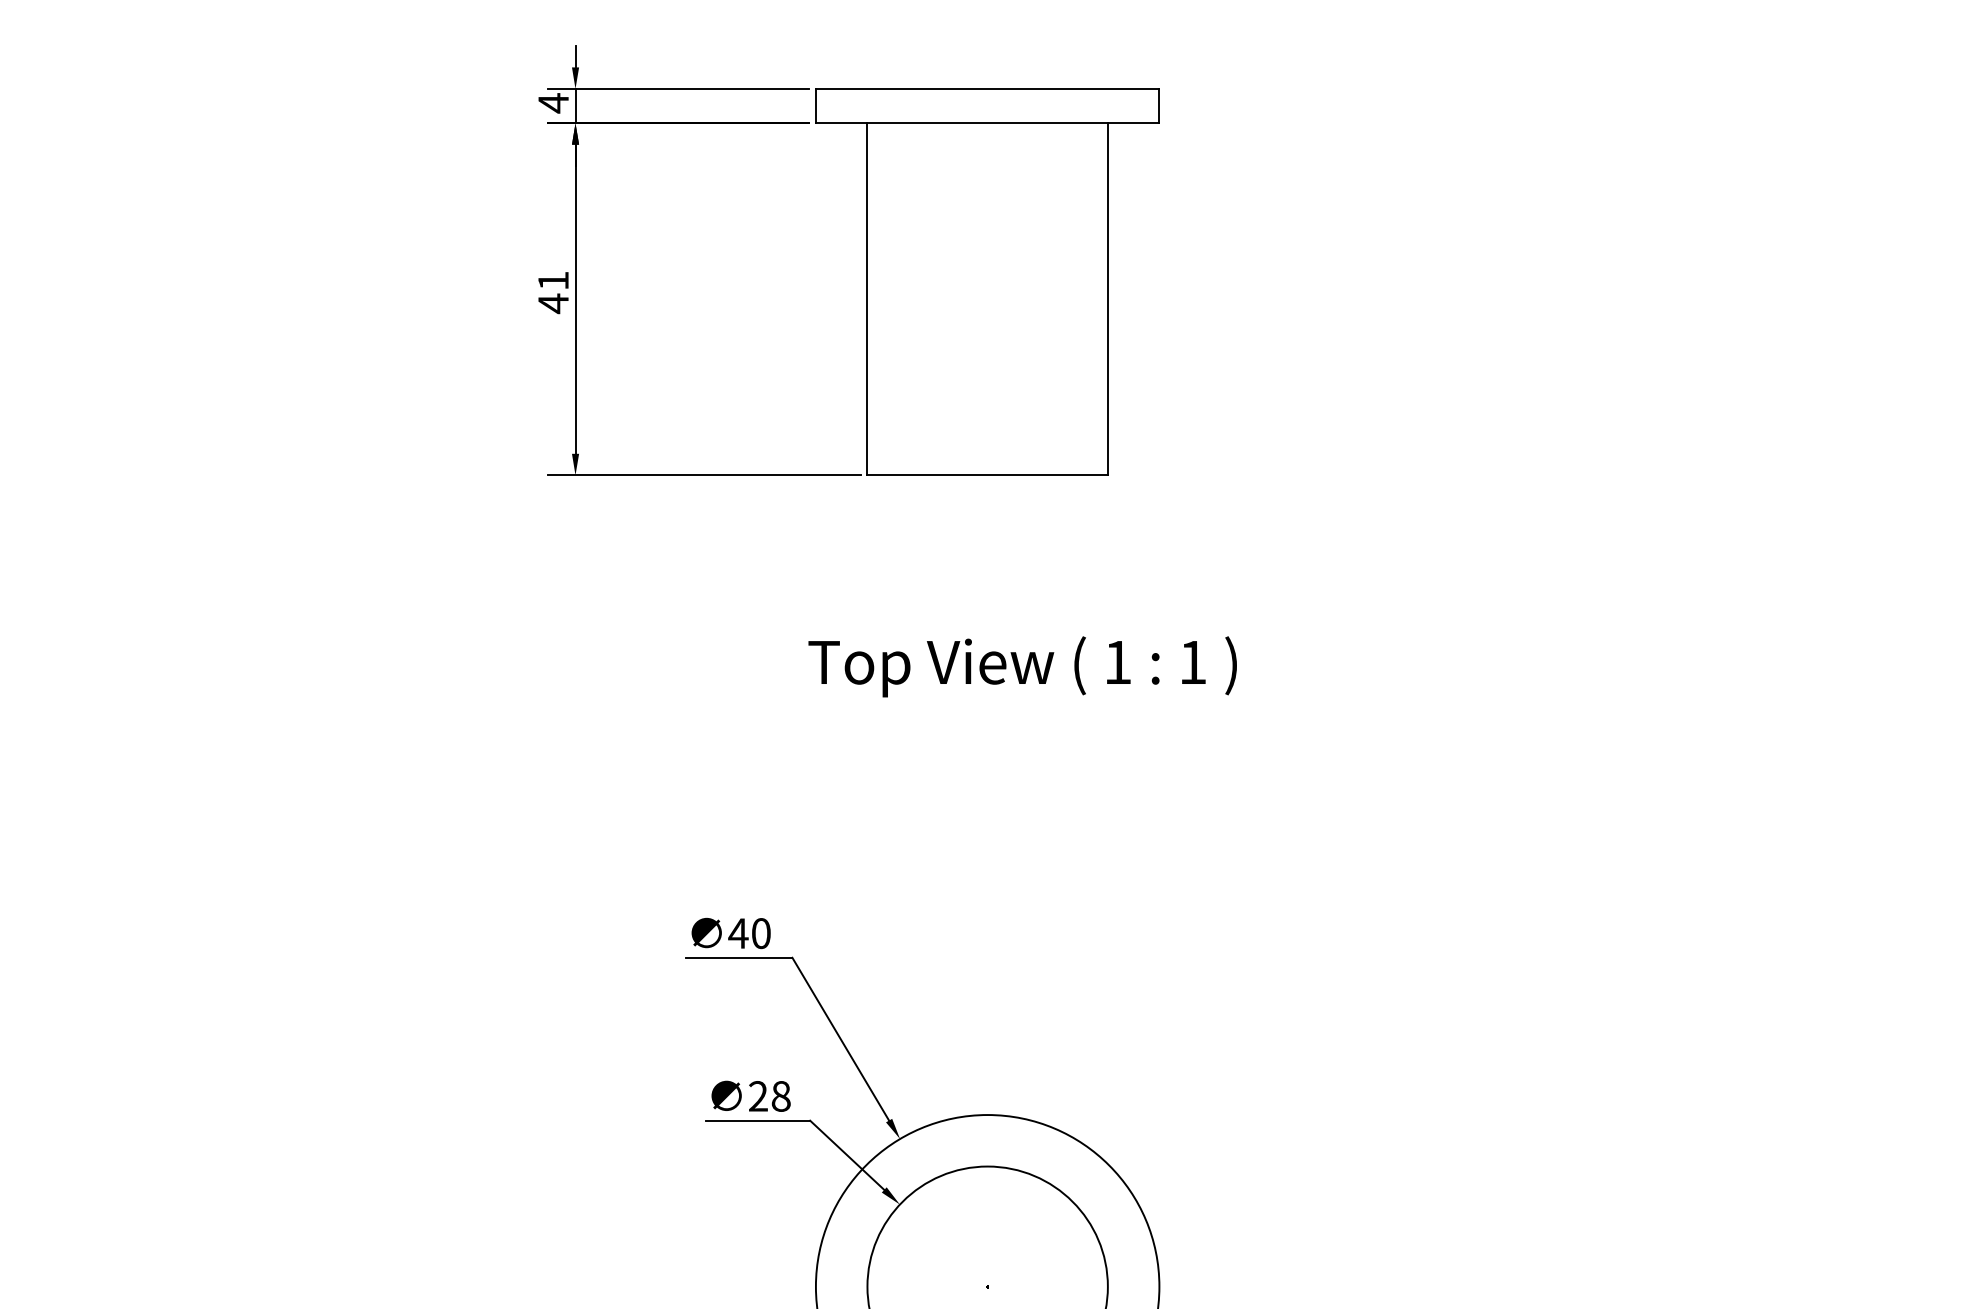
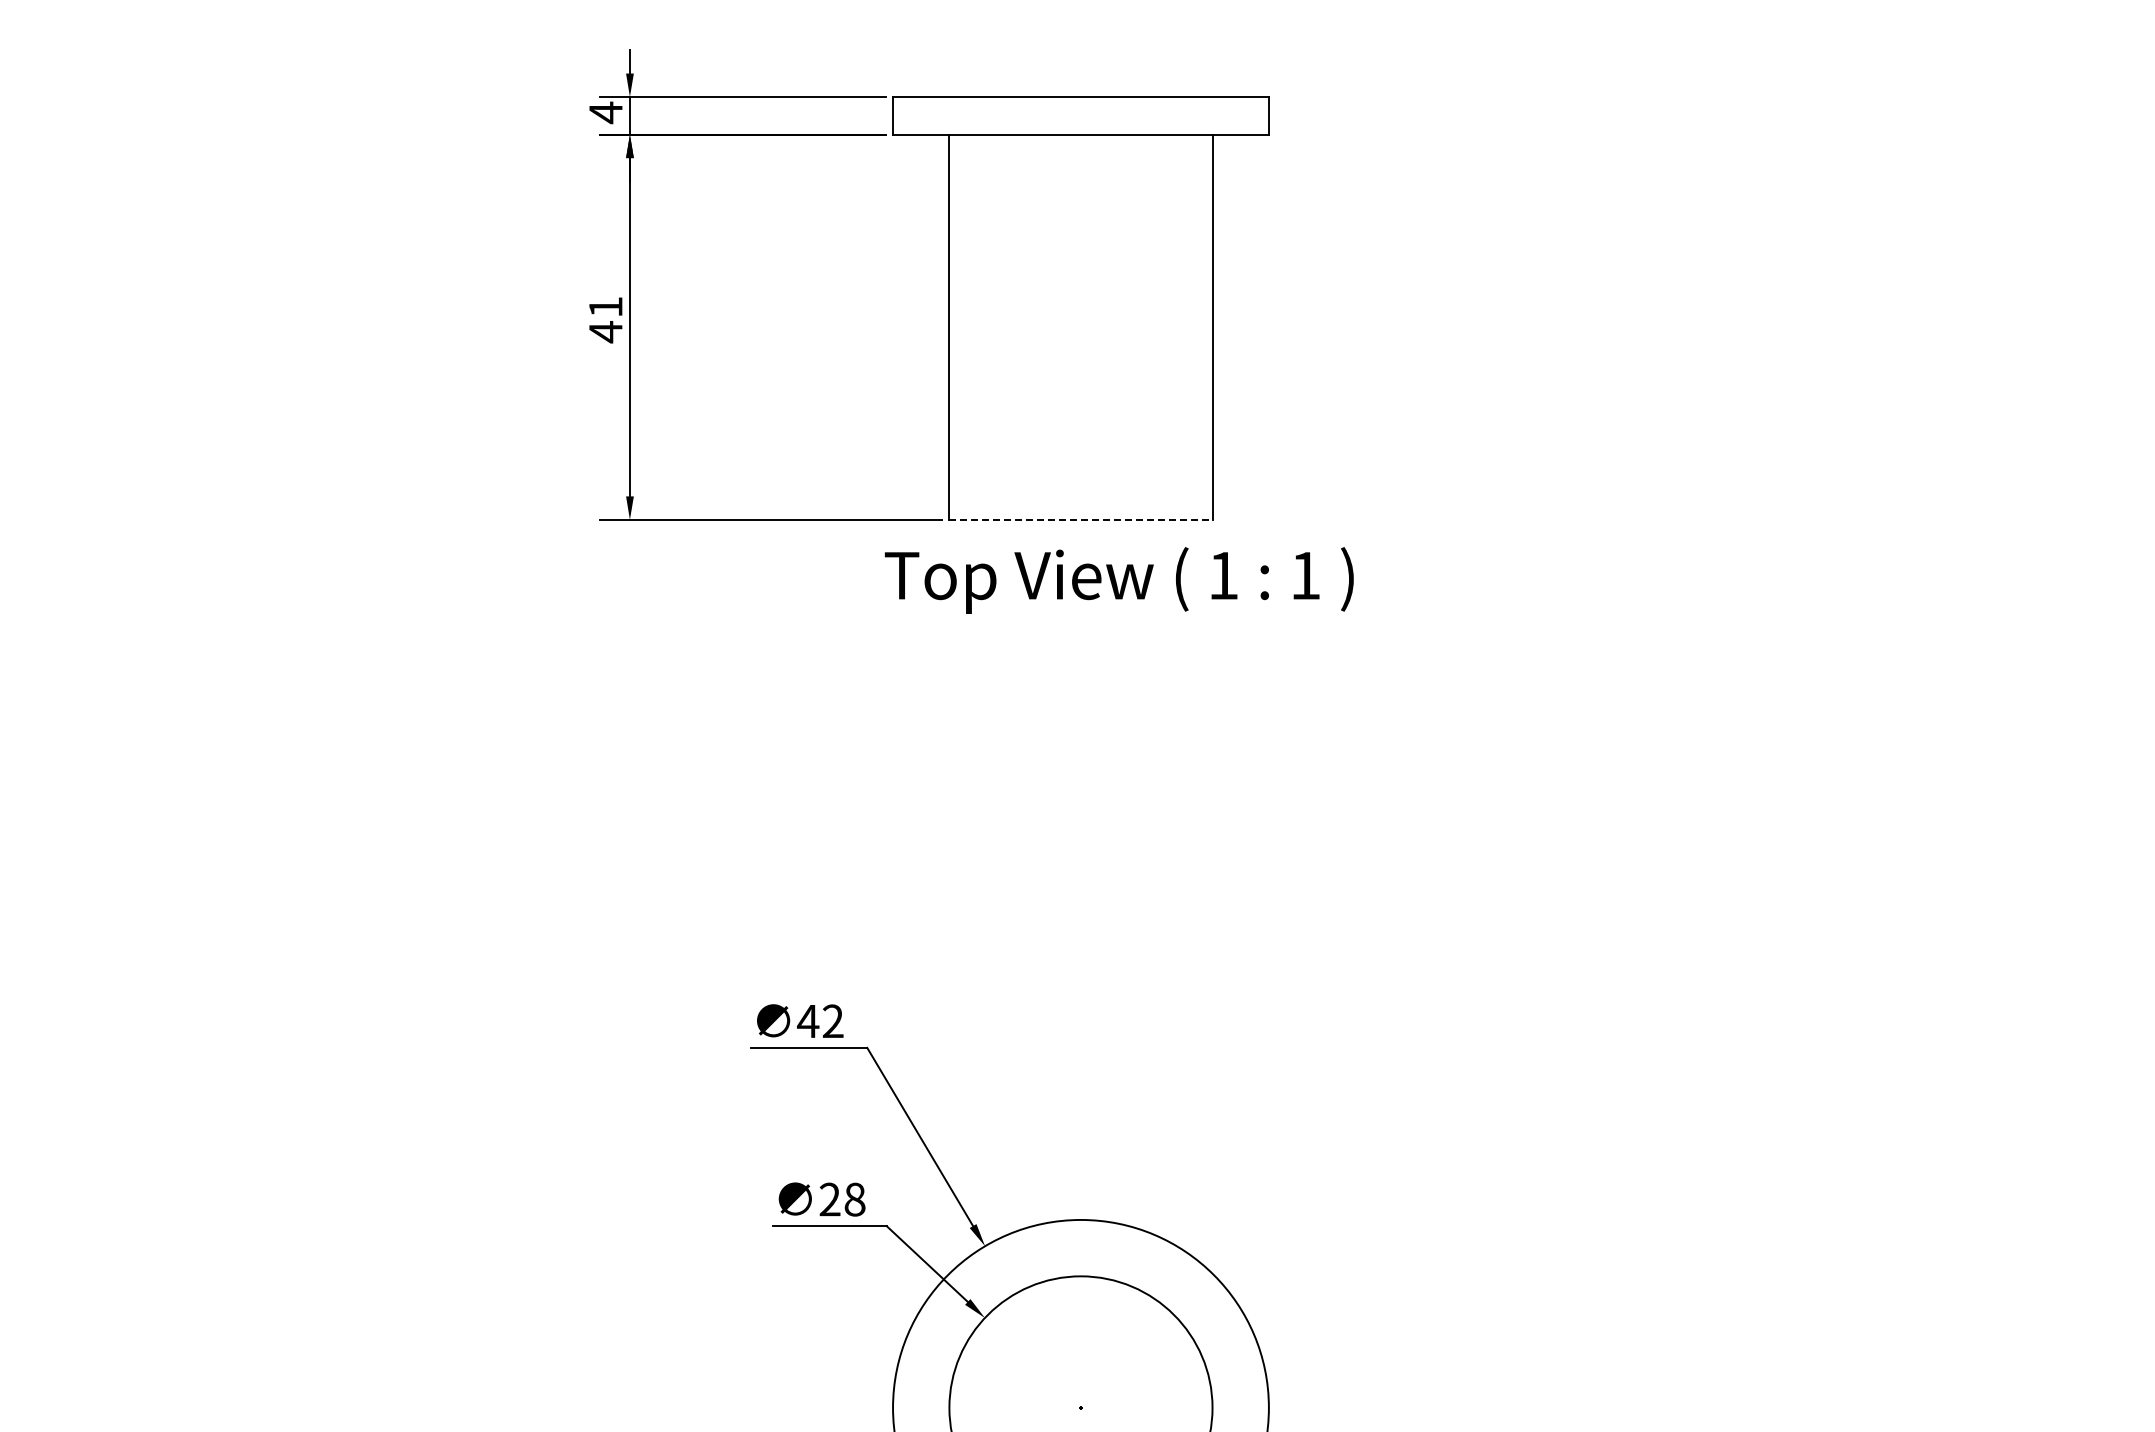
line: (987, 474) -> (1080, 519), solid -> dashed
text: (1022, 666) -> (1119, 580), moved
text: (760, 933) -> (832, 1021), 40 -> 42

